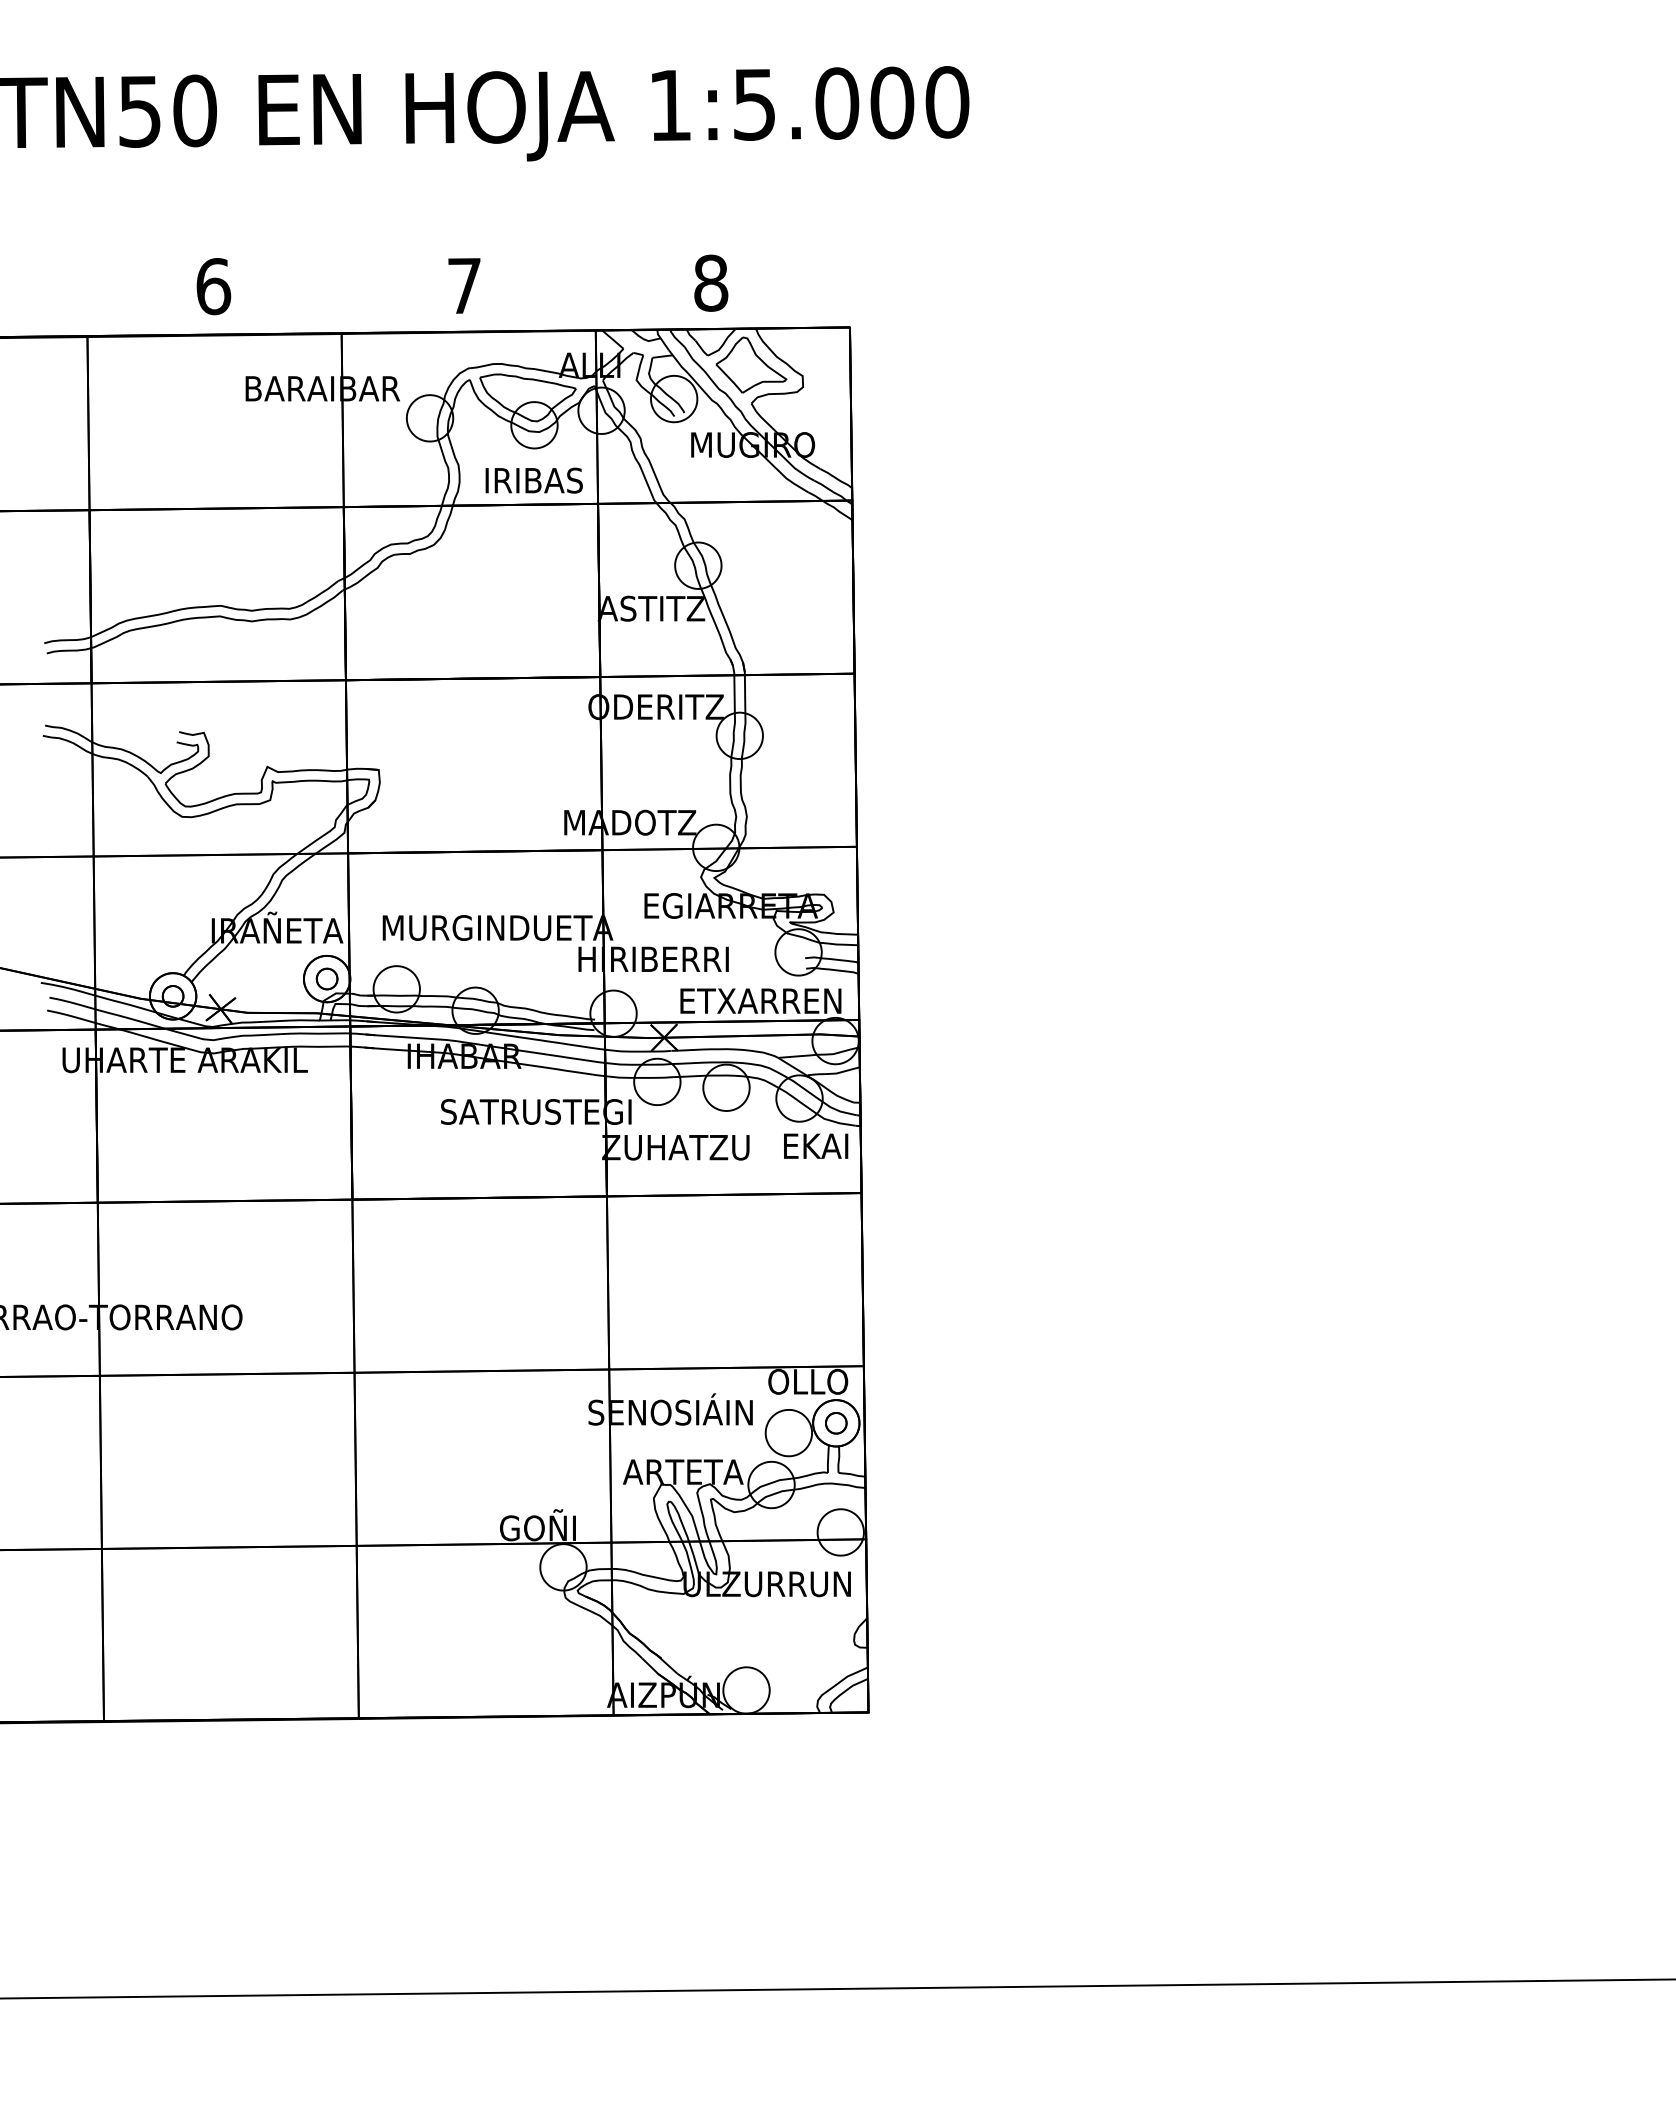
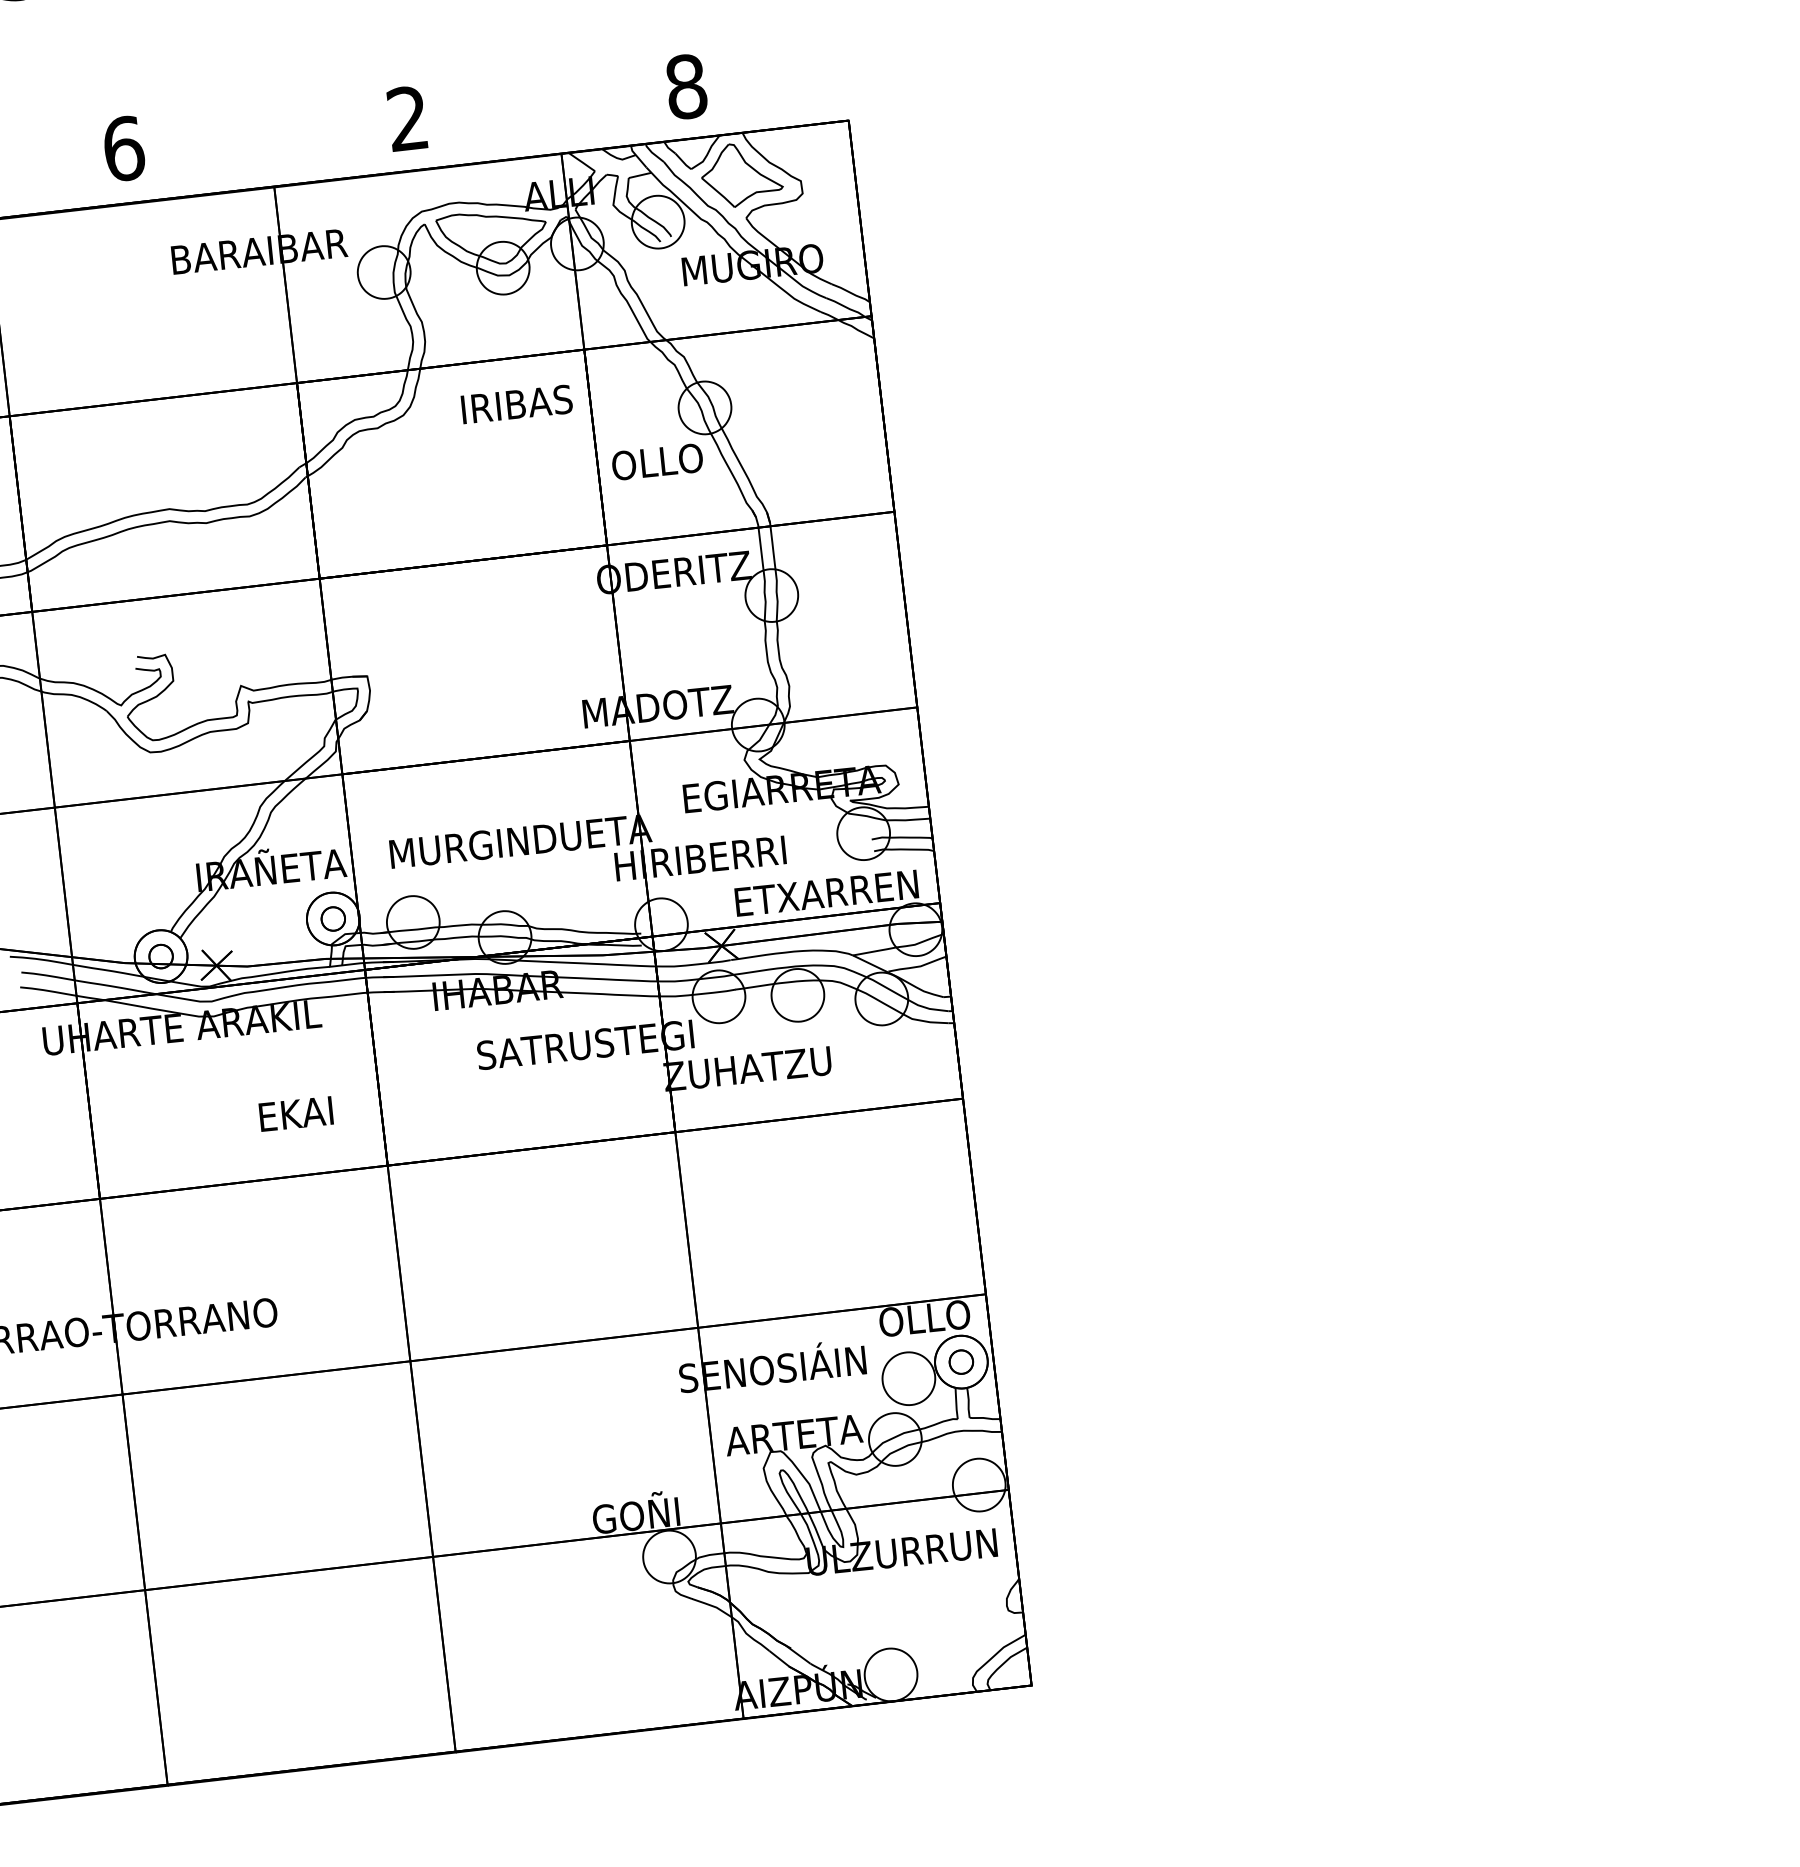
text: (464, 285) -> (407, 118), 7 -> 2
text: (533, 480) -> (516, 404), moved
text: (651, 608) -> (657, 461), ASTITZ -> OLLO
text: (816, 1145) -> (296, 1113), moved

